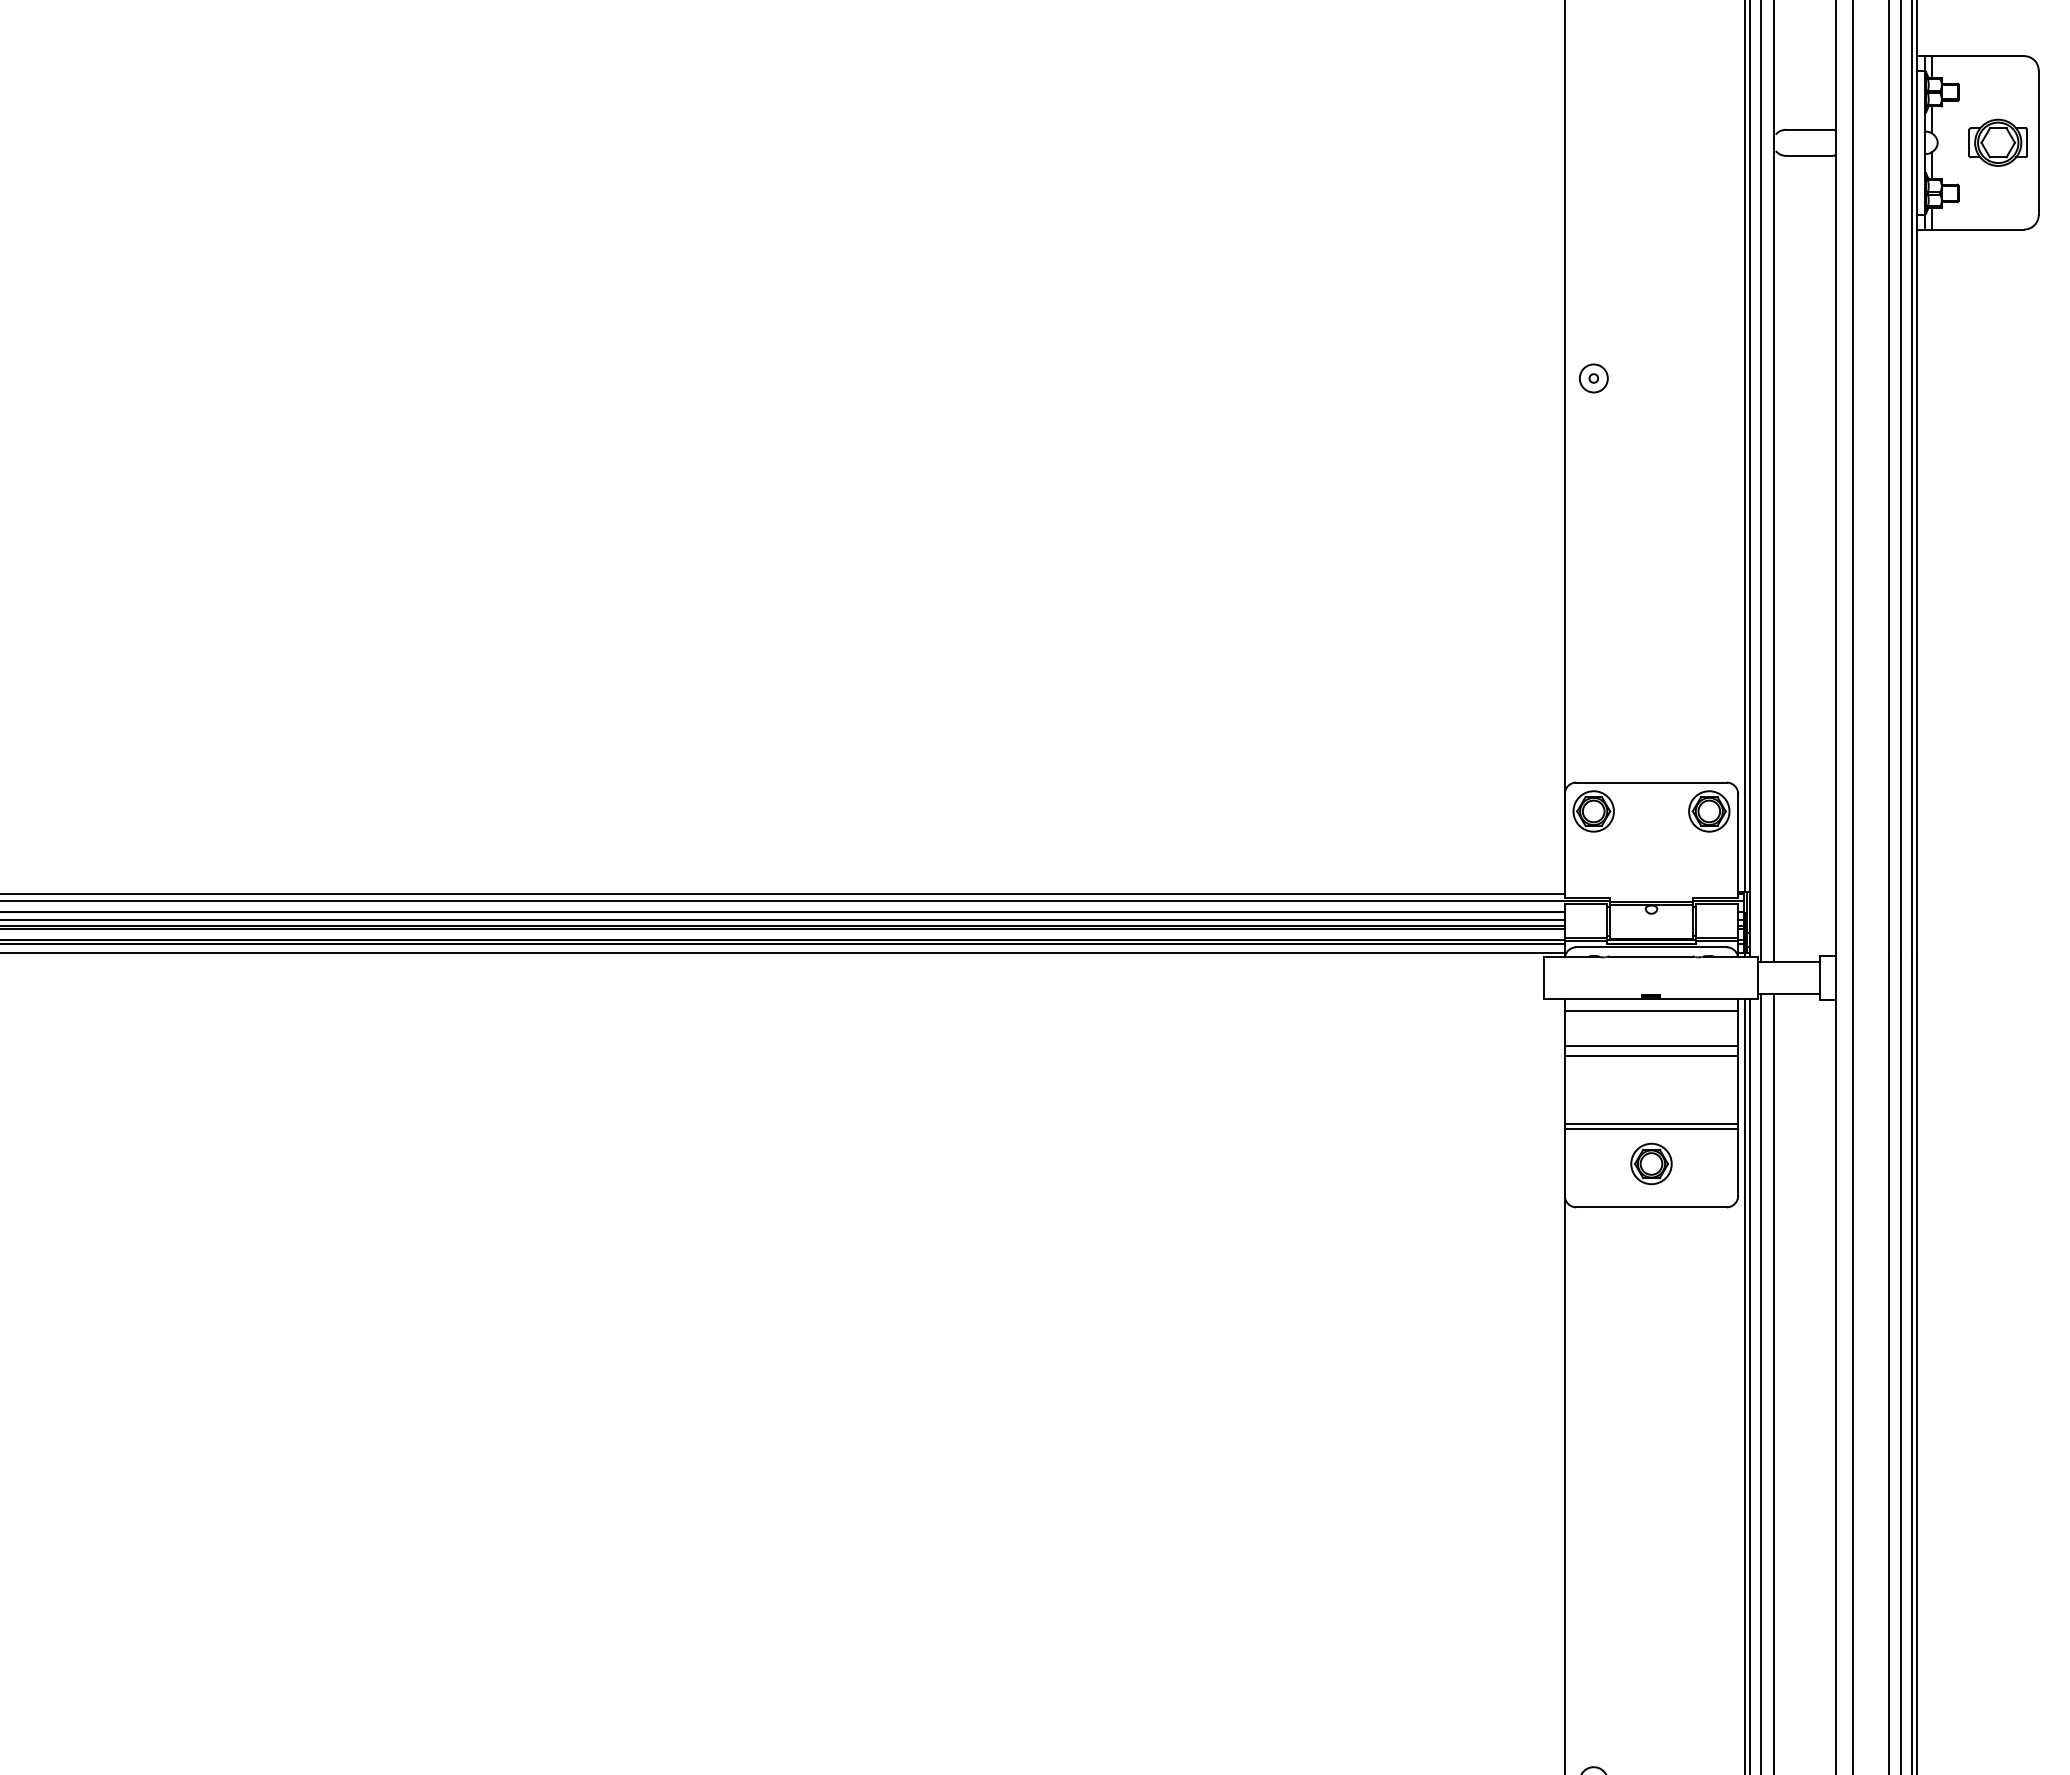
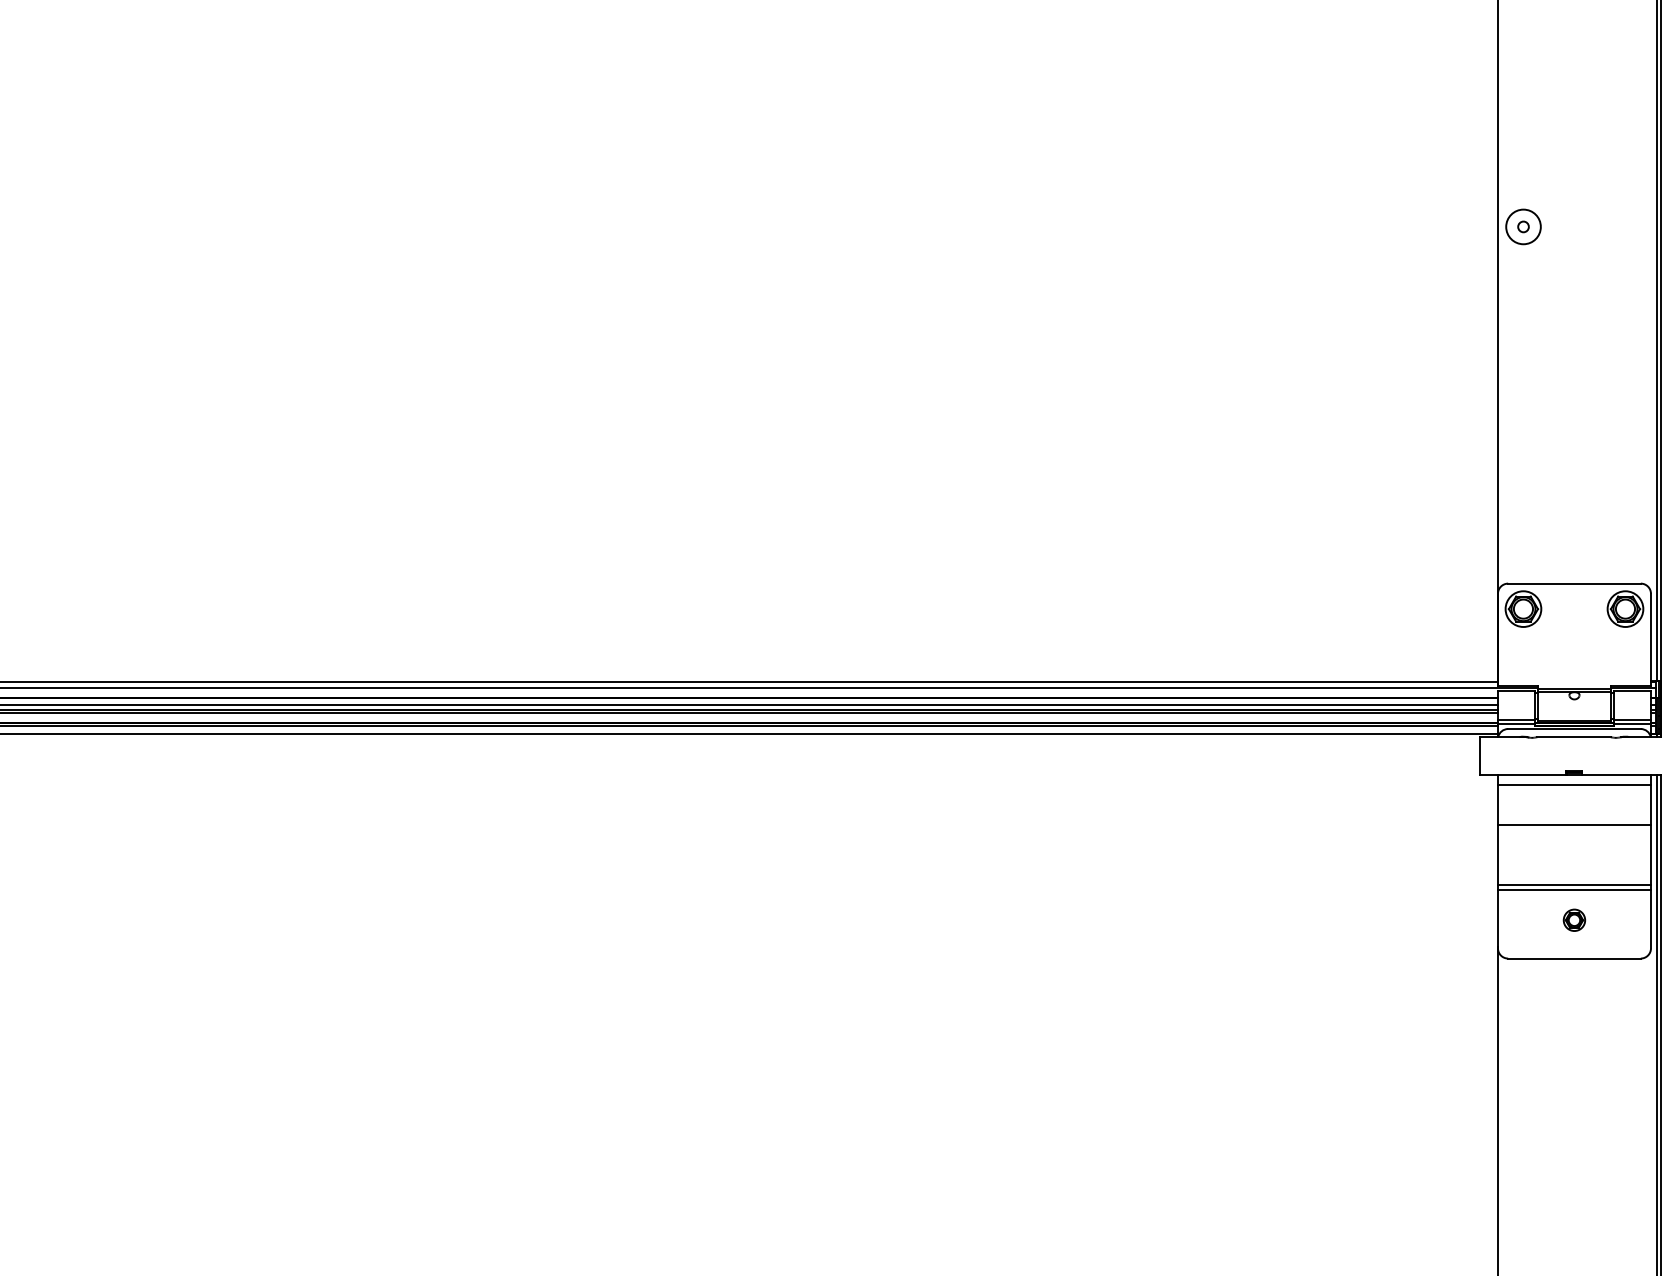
part: (1593, 378) -> (1523, 226), size x1.4
line: (1651, 1045) -> (1574, 815), removed
part: (1651, 1163) -> (1574, 919), size x0.6

